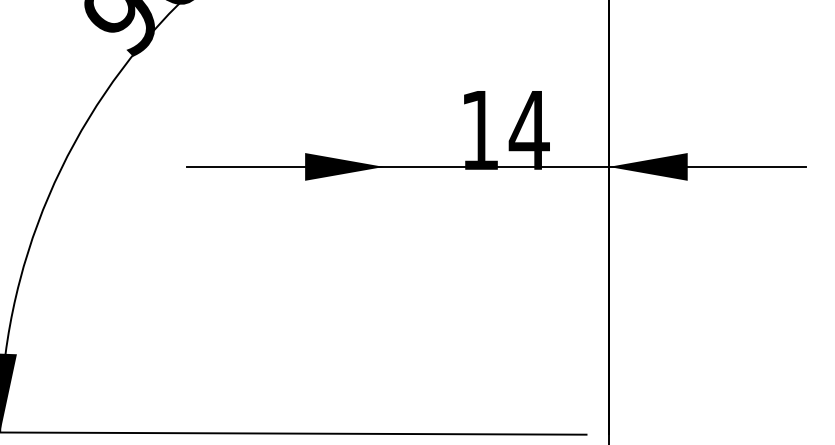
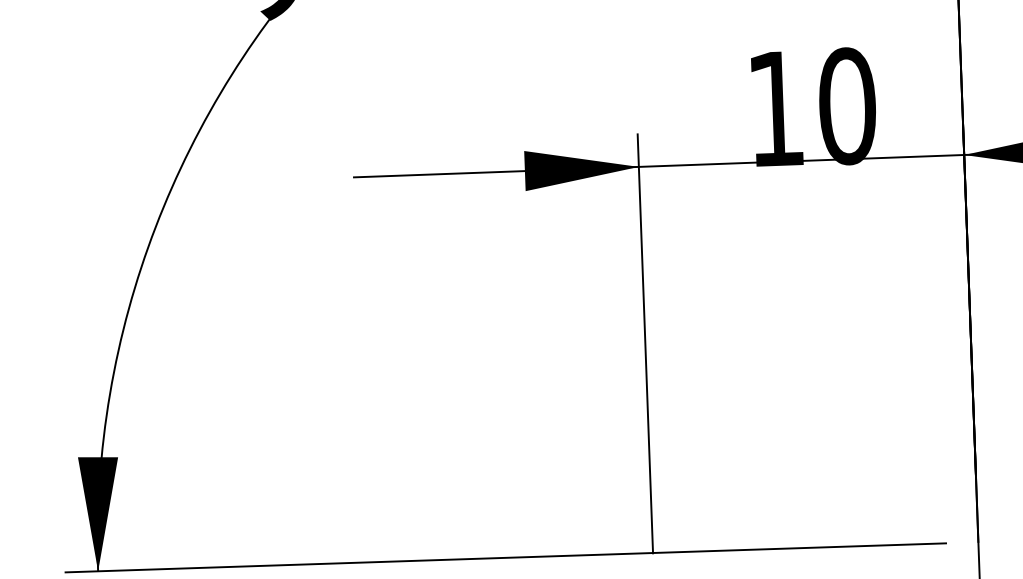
text: (528, 130) -> (845, 106), 14 -> 10
line: (383, 289) -> (644, 344), added

